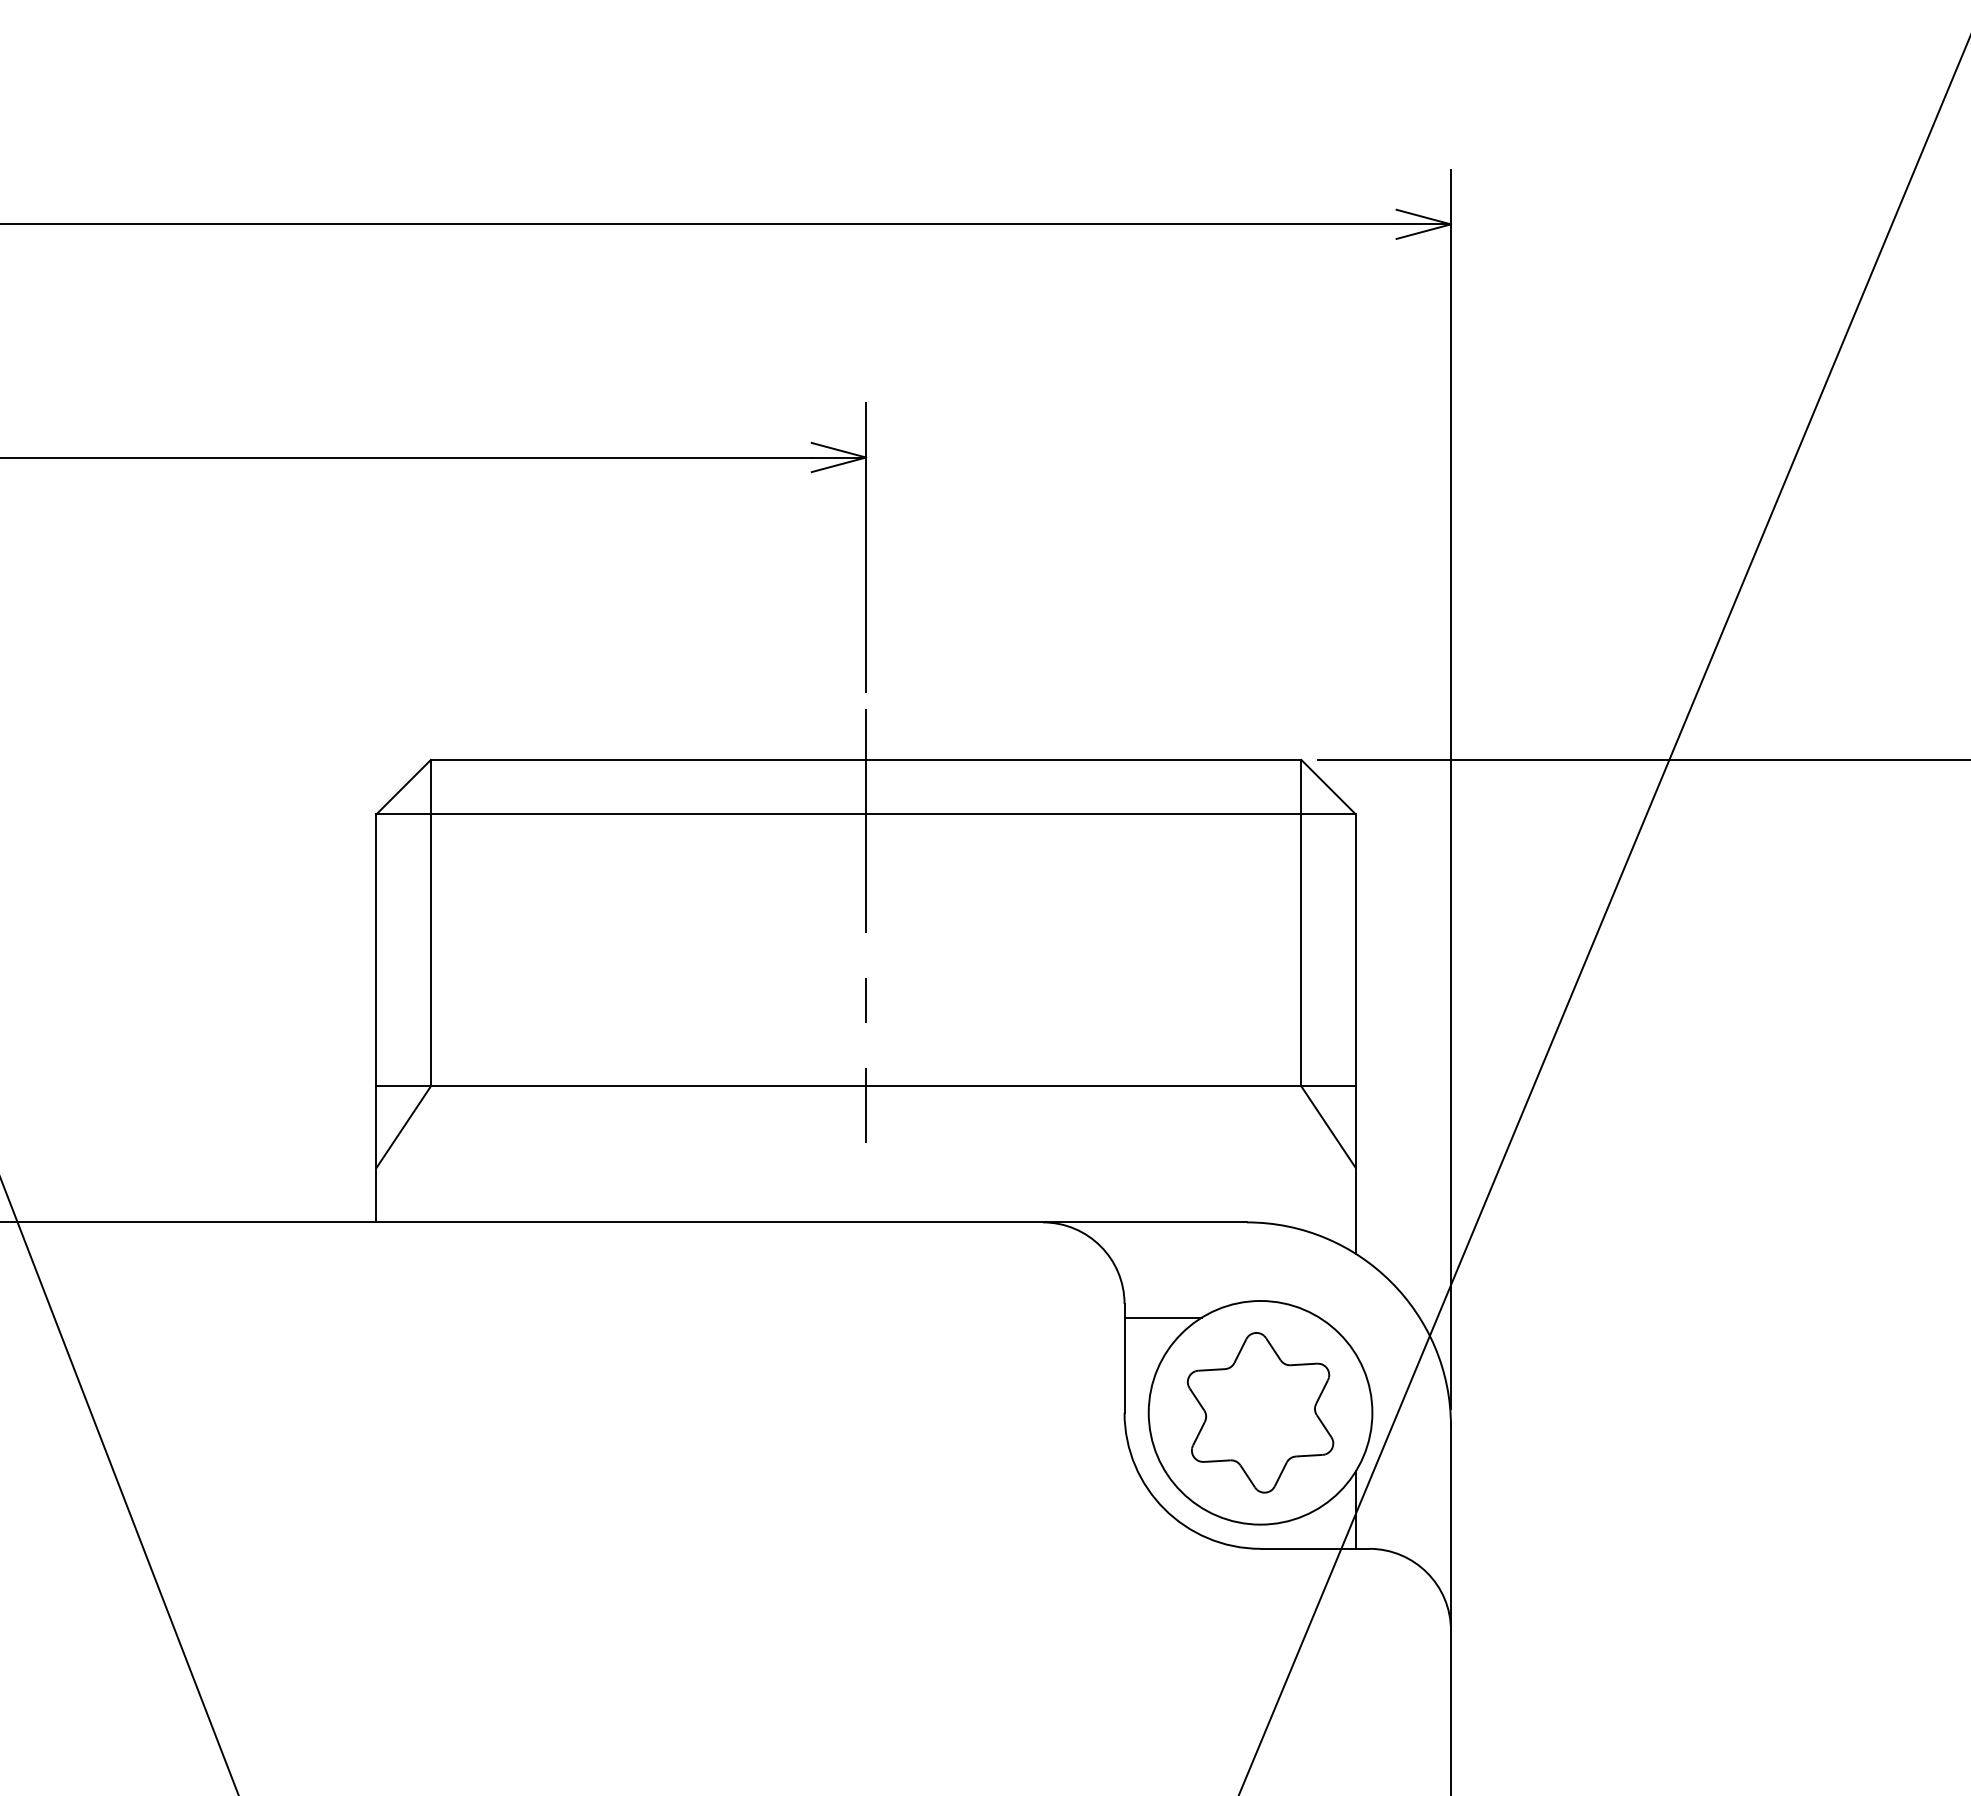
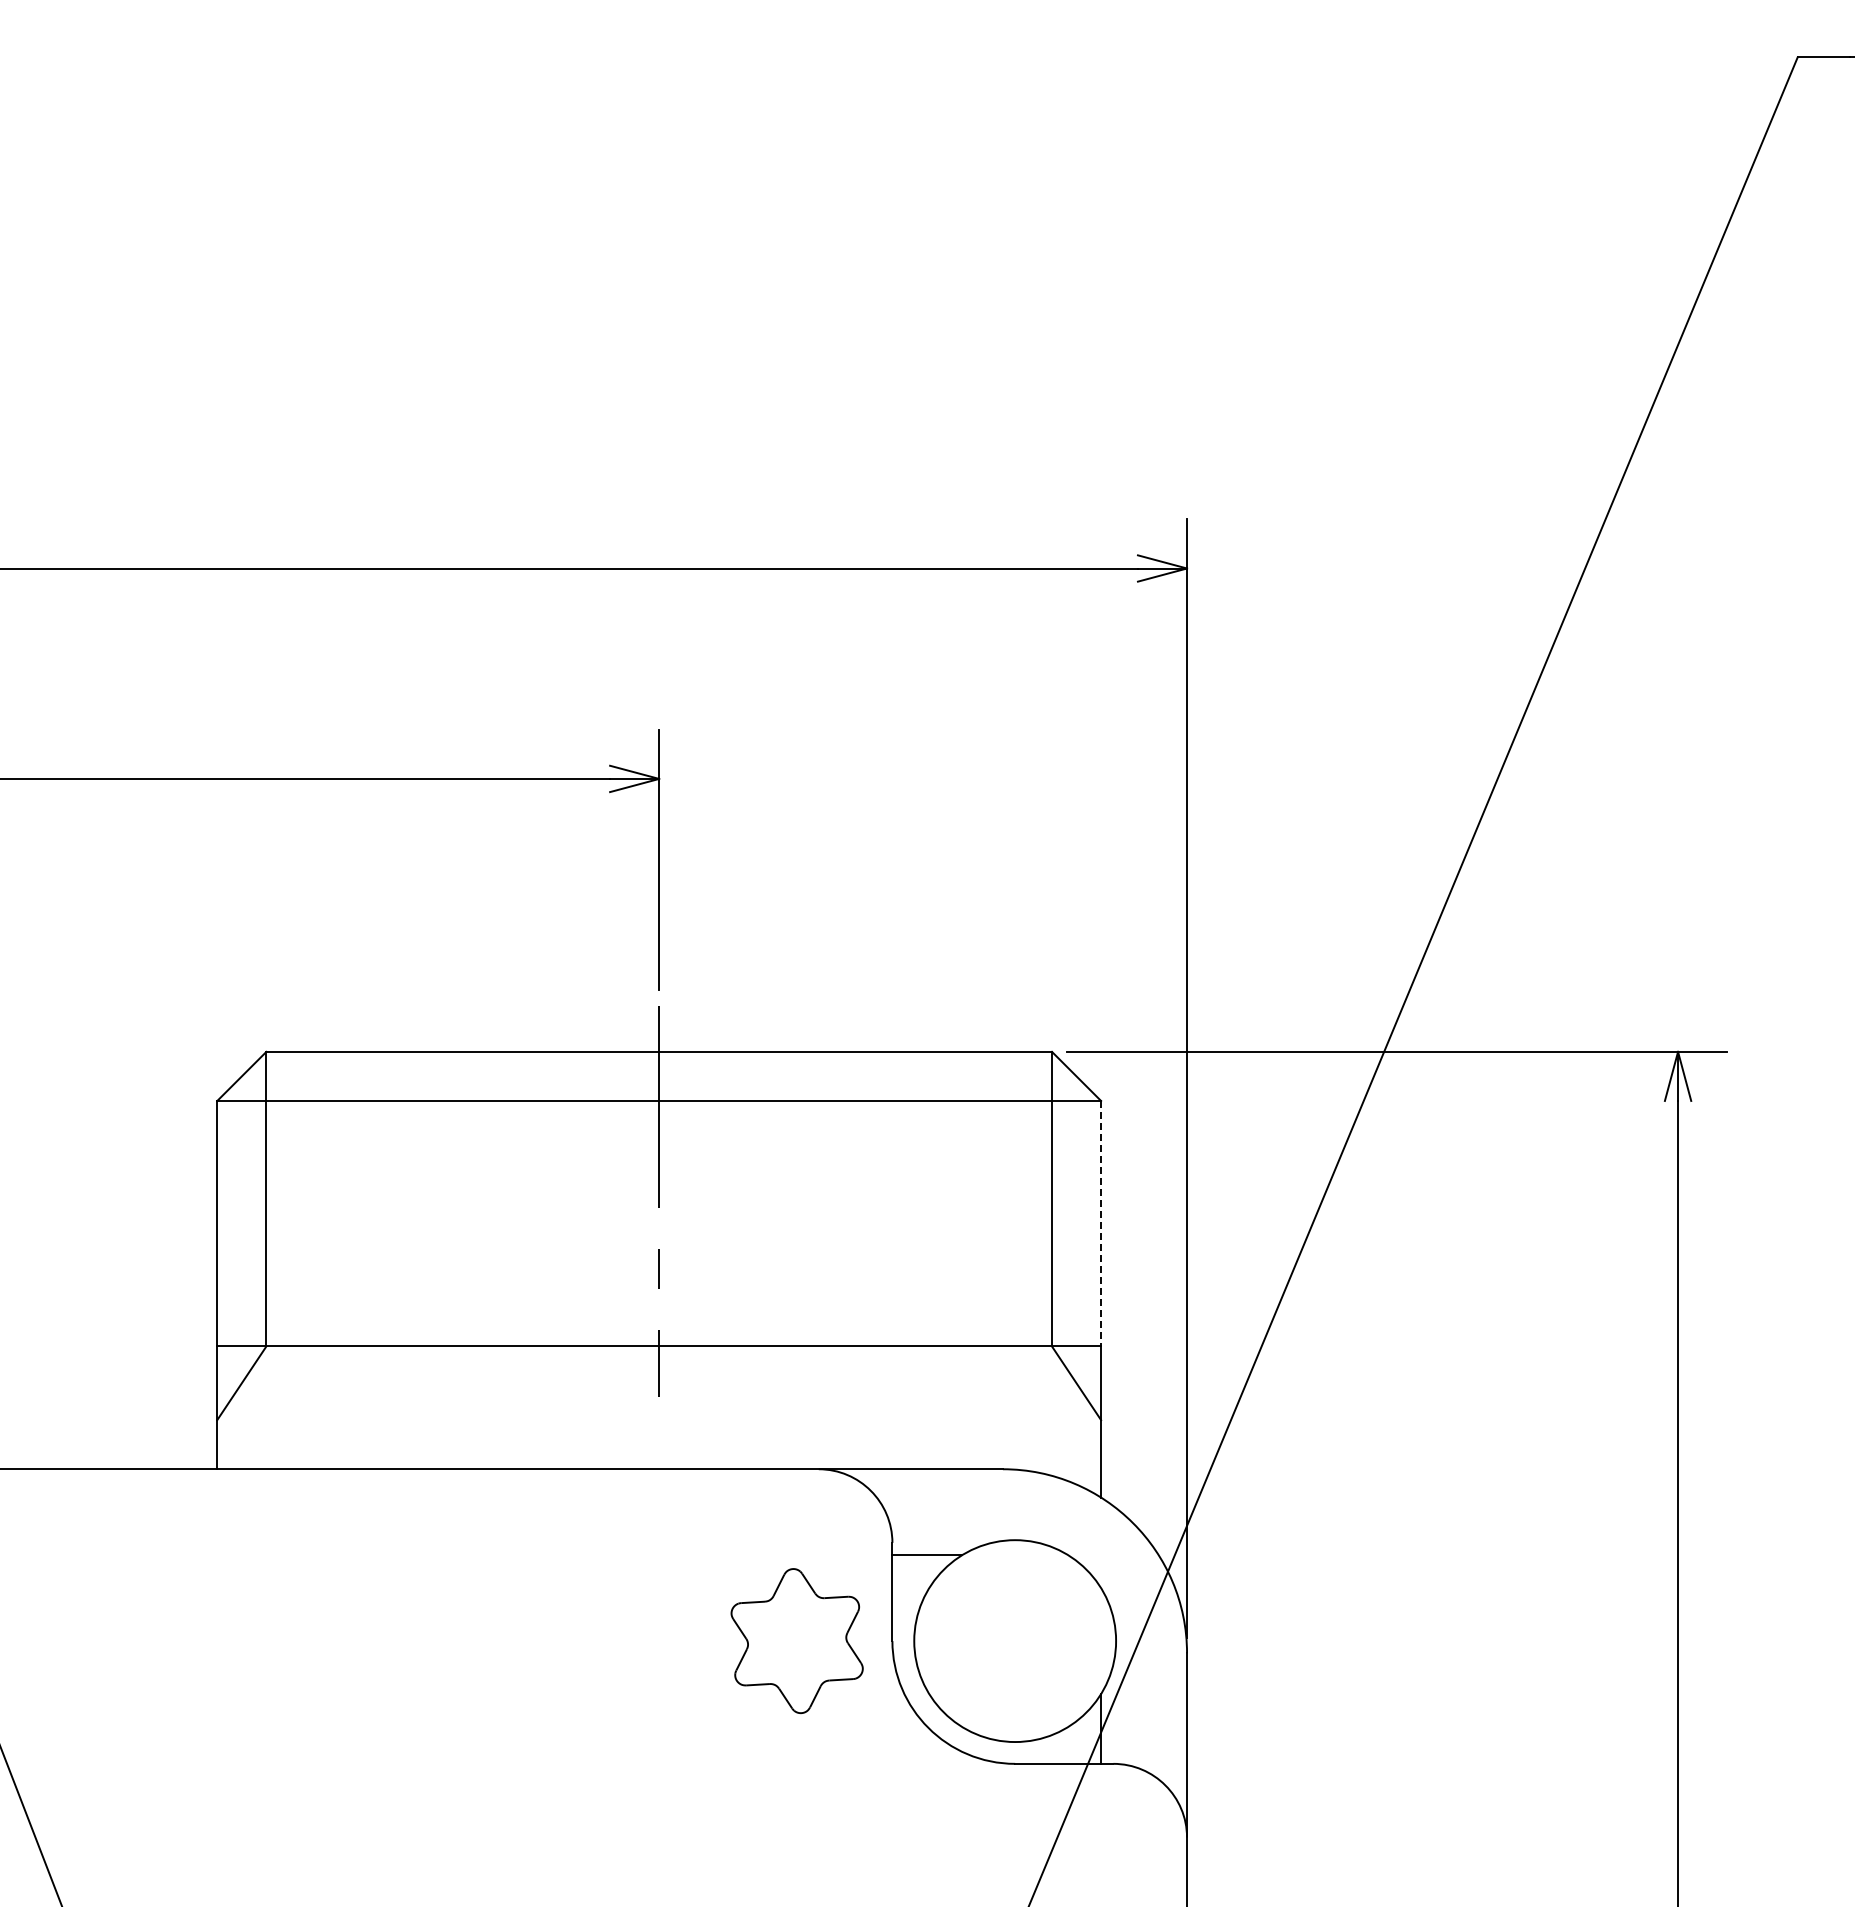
line: (1356, 950) -> (1101, 1223), solid -> dashed
part: (1259, 1413) -> (796, 1641), moved

